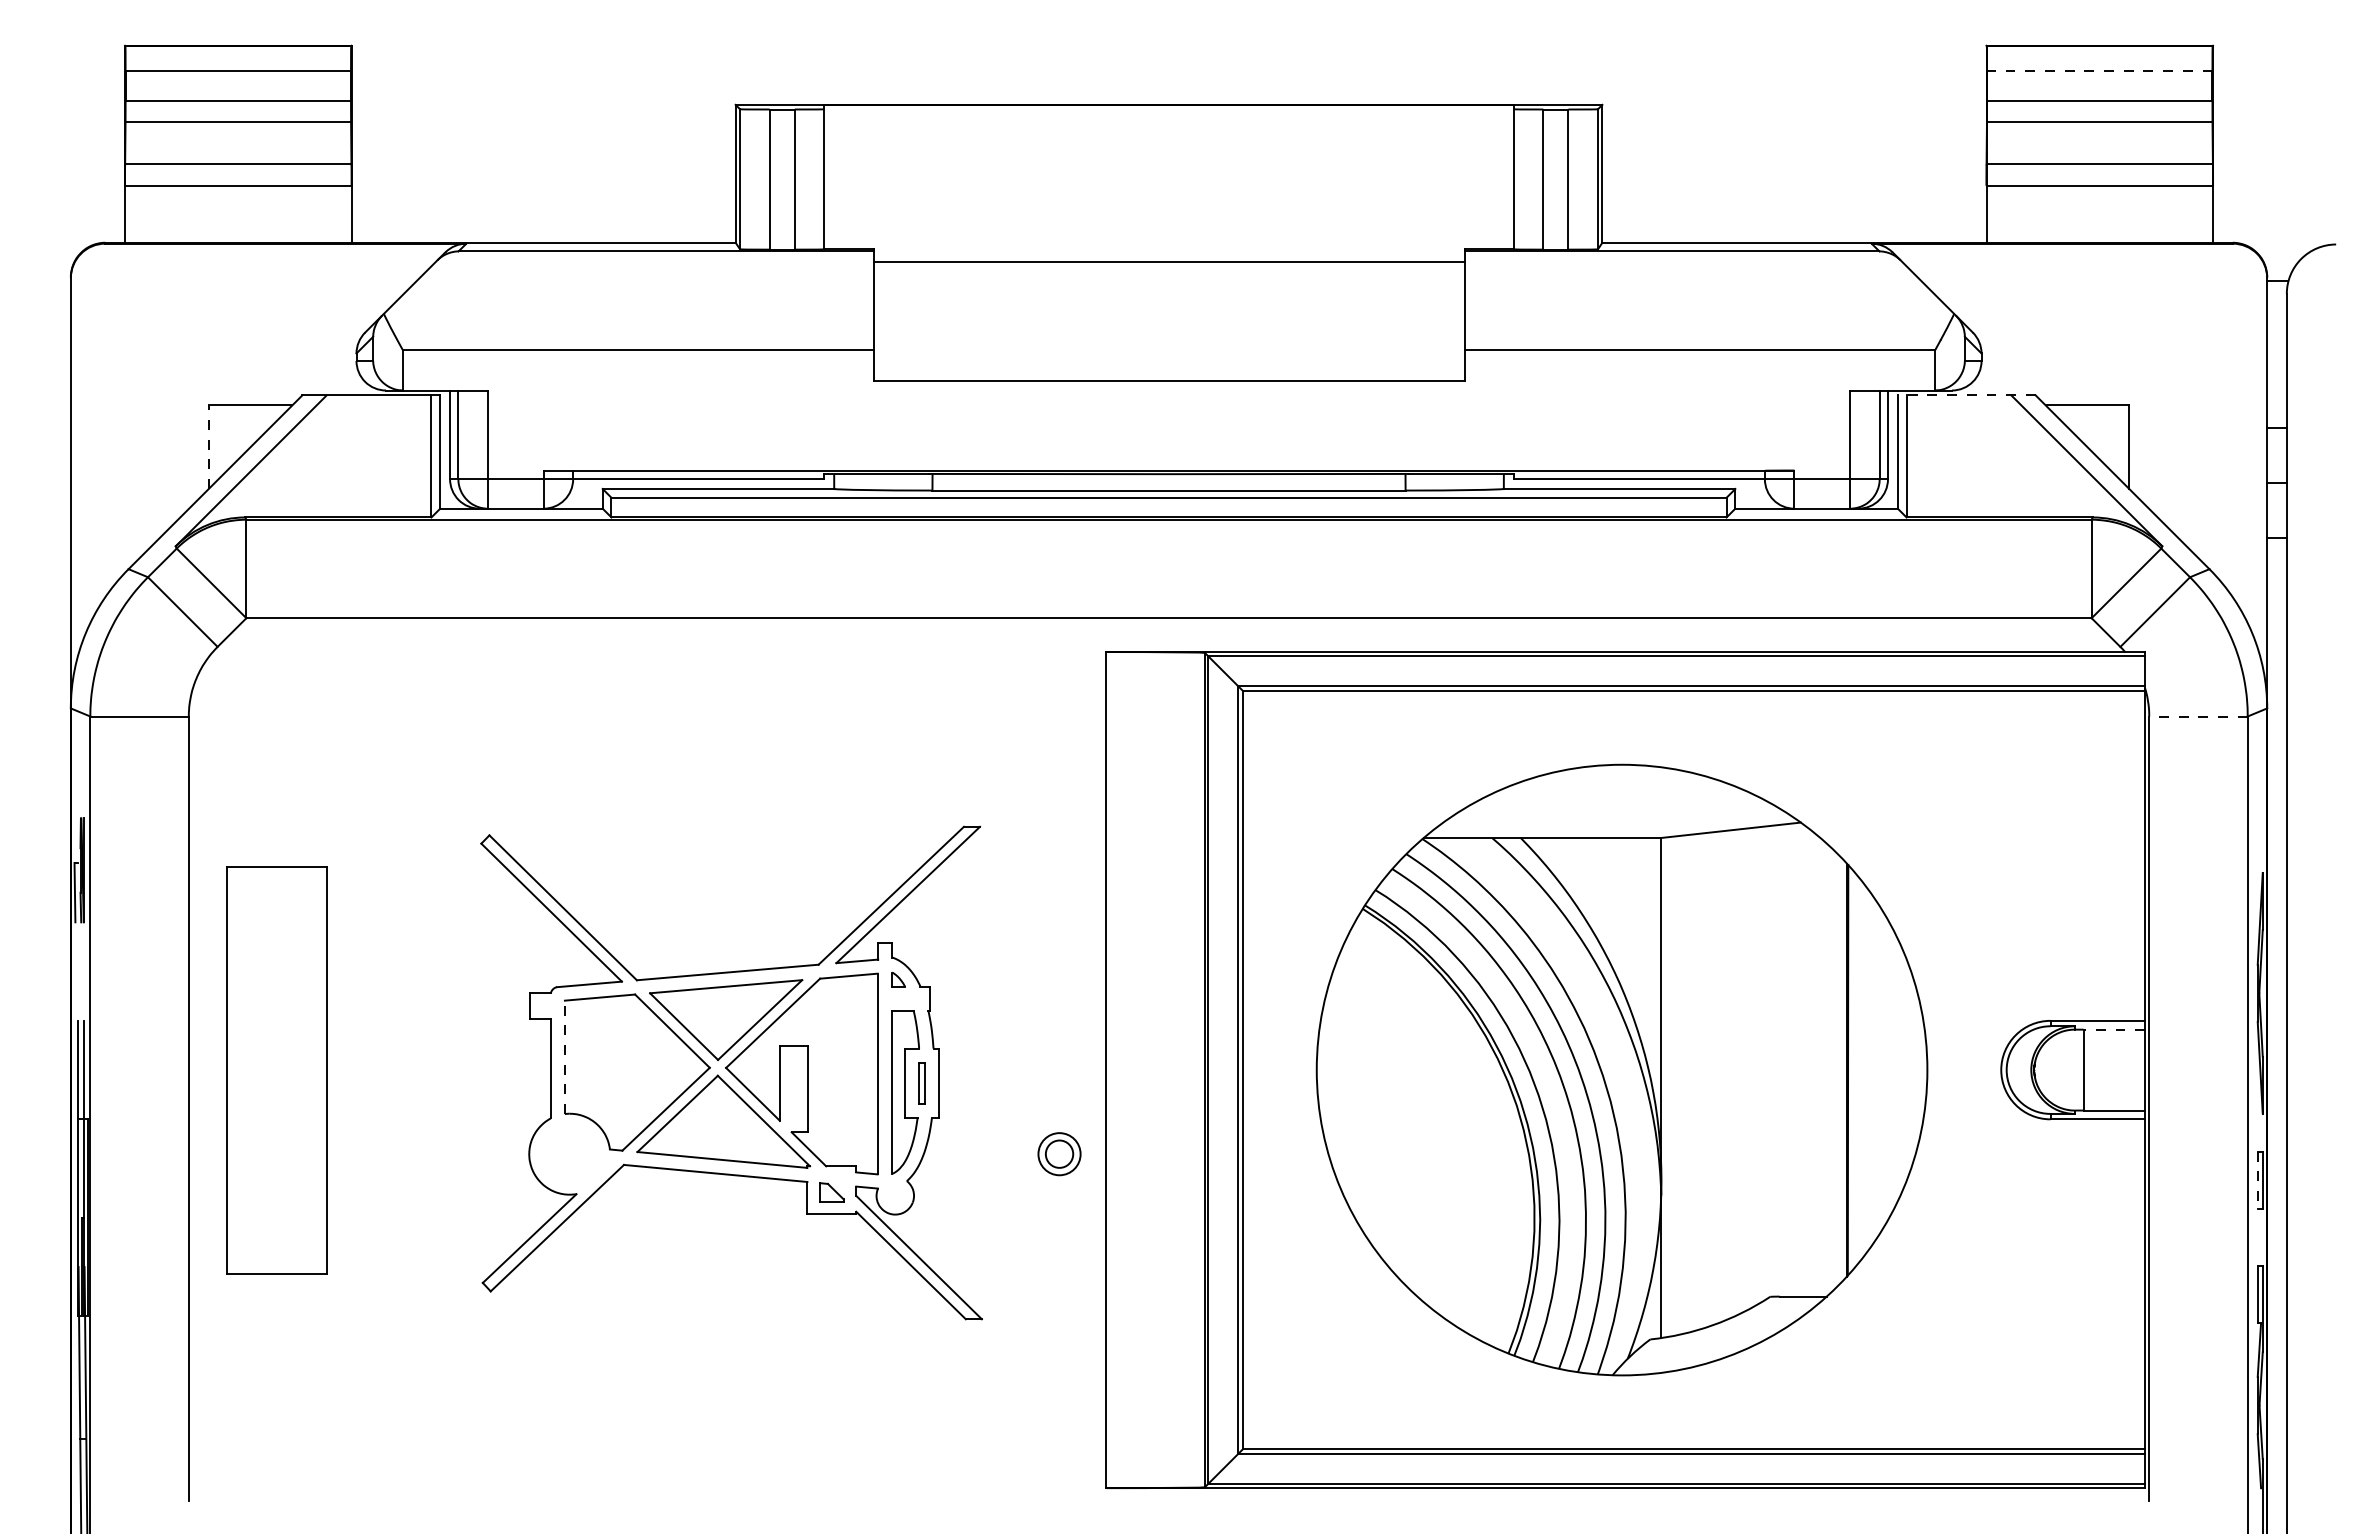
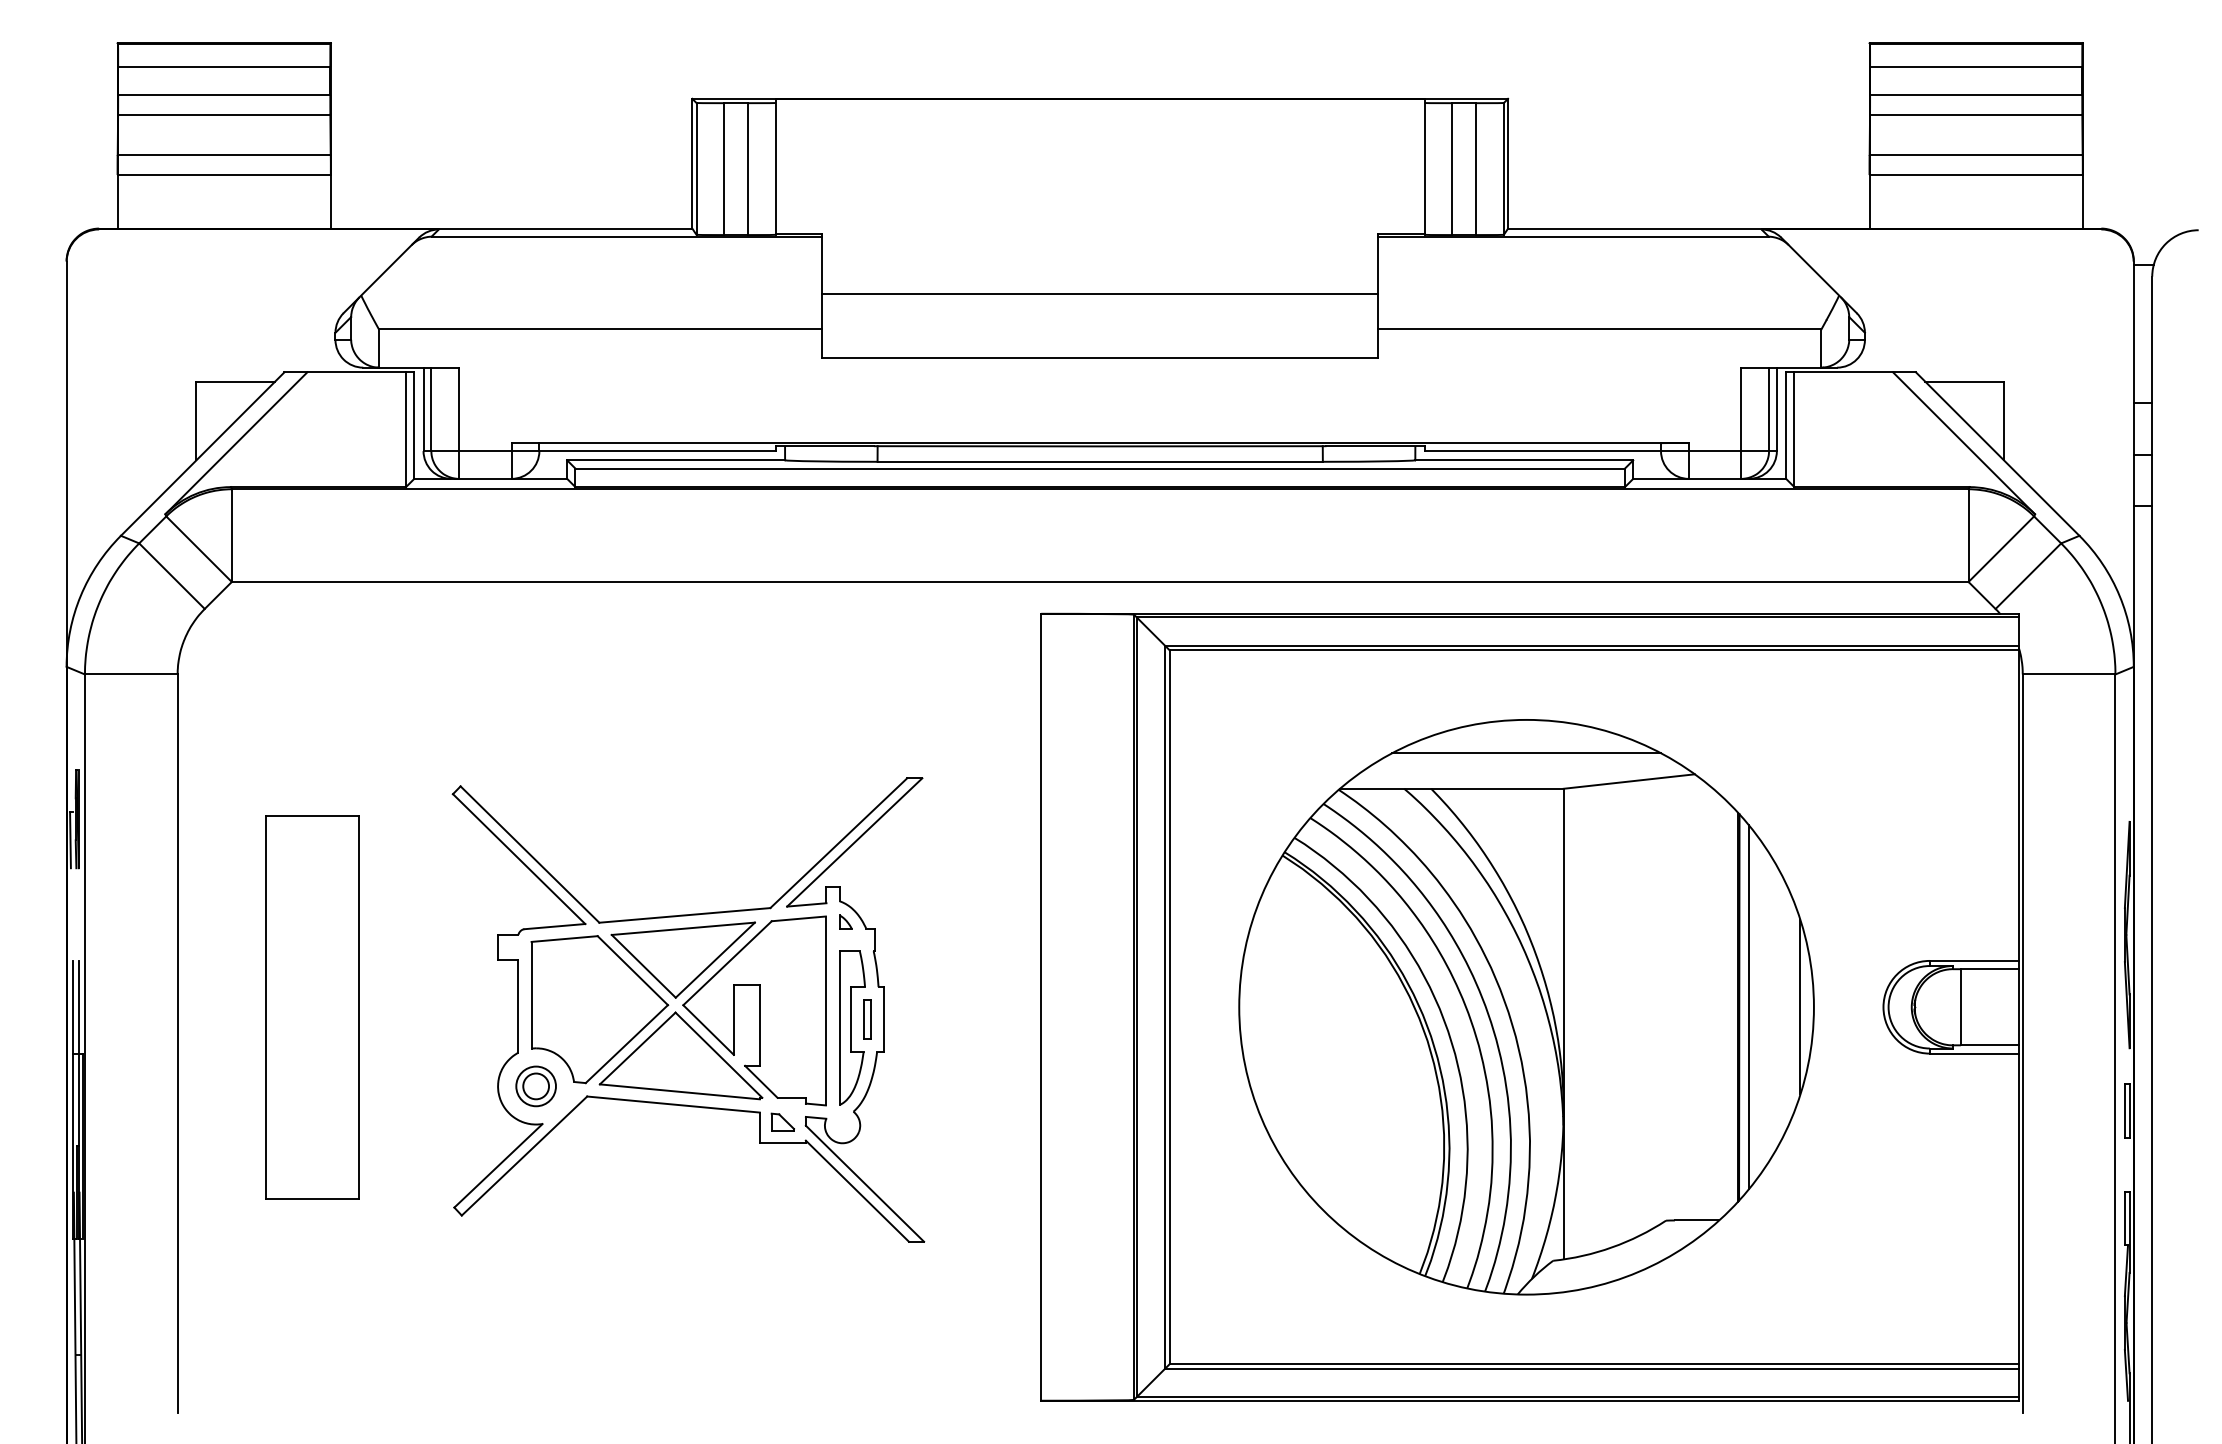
line: (2099, 70) -> (1975, 66), dashed -> solid
line: (1169, 261) -> (1100, 293), moved
line: (1967, 395) -> (1851, 372), dashed -> solid
line: (208, 446) -> (196, 420), dashed -> solid
line: (2197, 716) -> (2068, 674), dashed -> solid
line: (1621, 800) -> (1526, 753), added
line: (2113, 1029) -> (1989, 969), dashed -> solid
line: (564, 1056) -> (531, 994), dashed -> solid
part: (276, 1070) -> (312, 1007), moved
line: (1858, 1070) -> (1749, 1007), added
line: (1913, 1070) -> (1800, 1007), added
part: (1058, 1154) -> (535, 1086), moved
line: (2257, 1179) -> (2124, 1110), dashed -> solid

